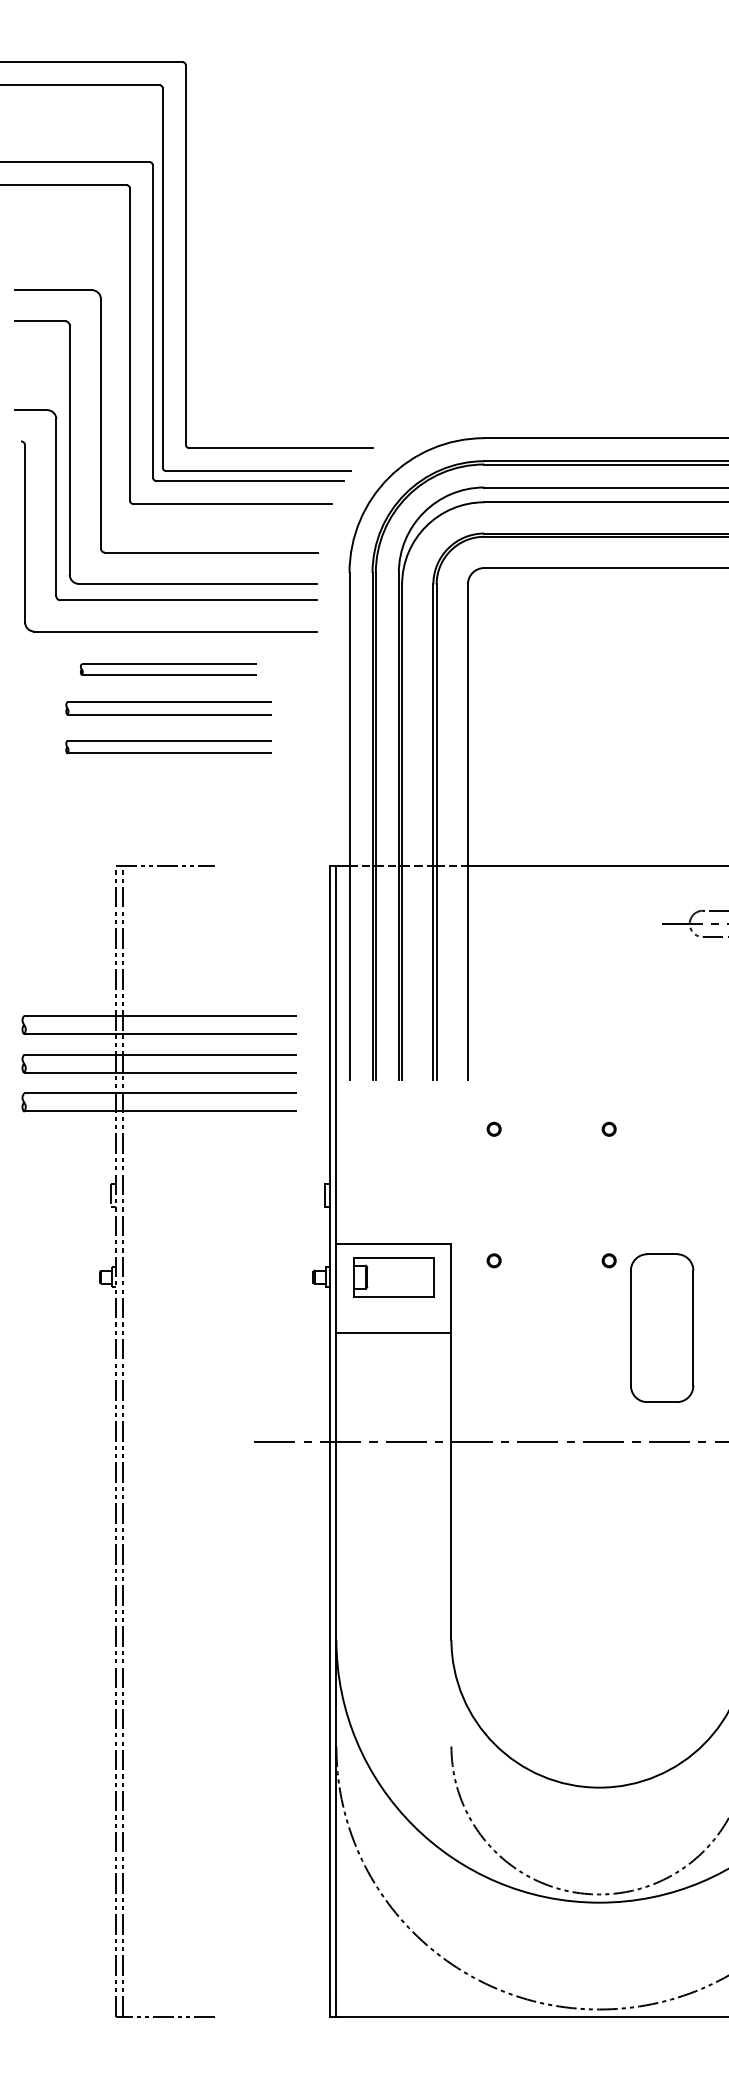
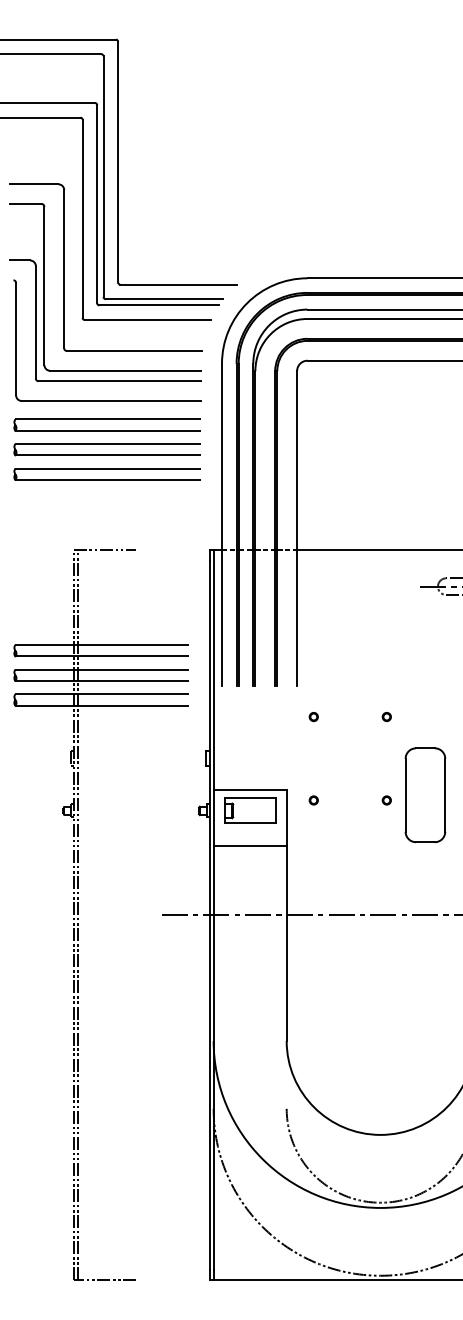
part: (167, 668) -> (106, 424), size x1.67
part: (167, 707) -> (106, 449), size x1.43
part: (167, 747) -> (106, 474), size x1.43
part: (662, 1328) -> (425, 795), moved

